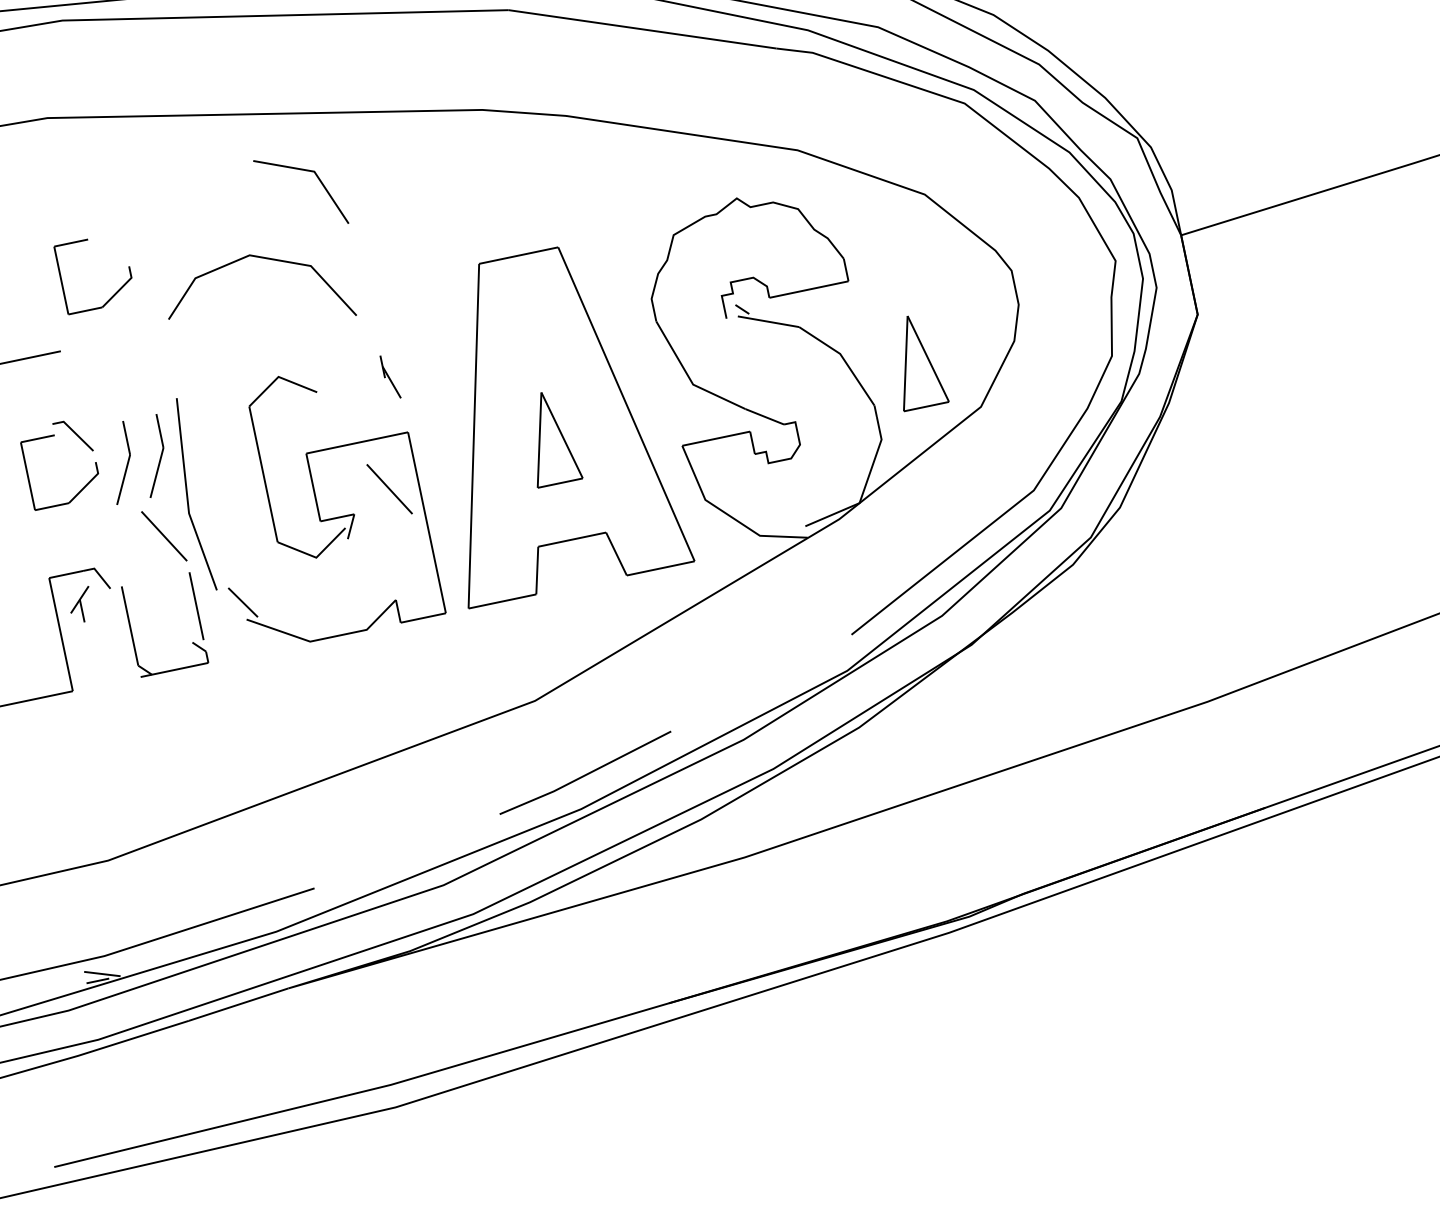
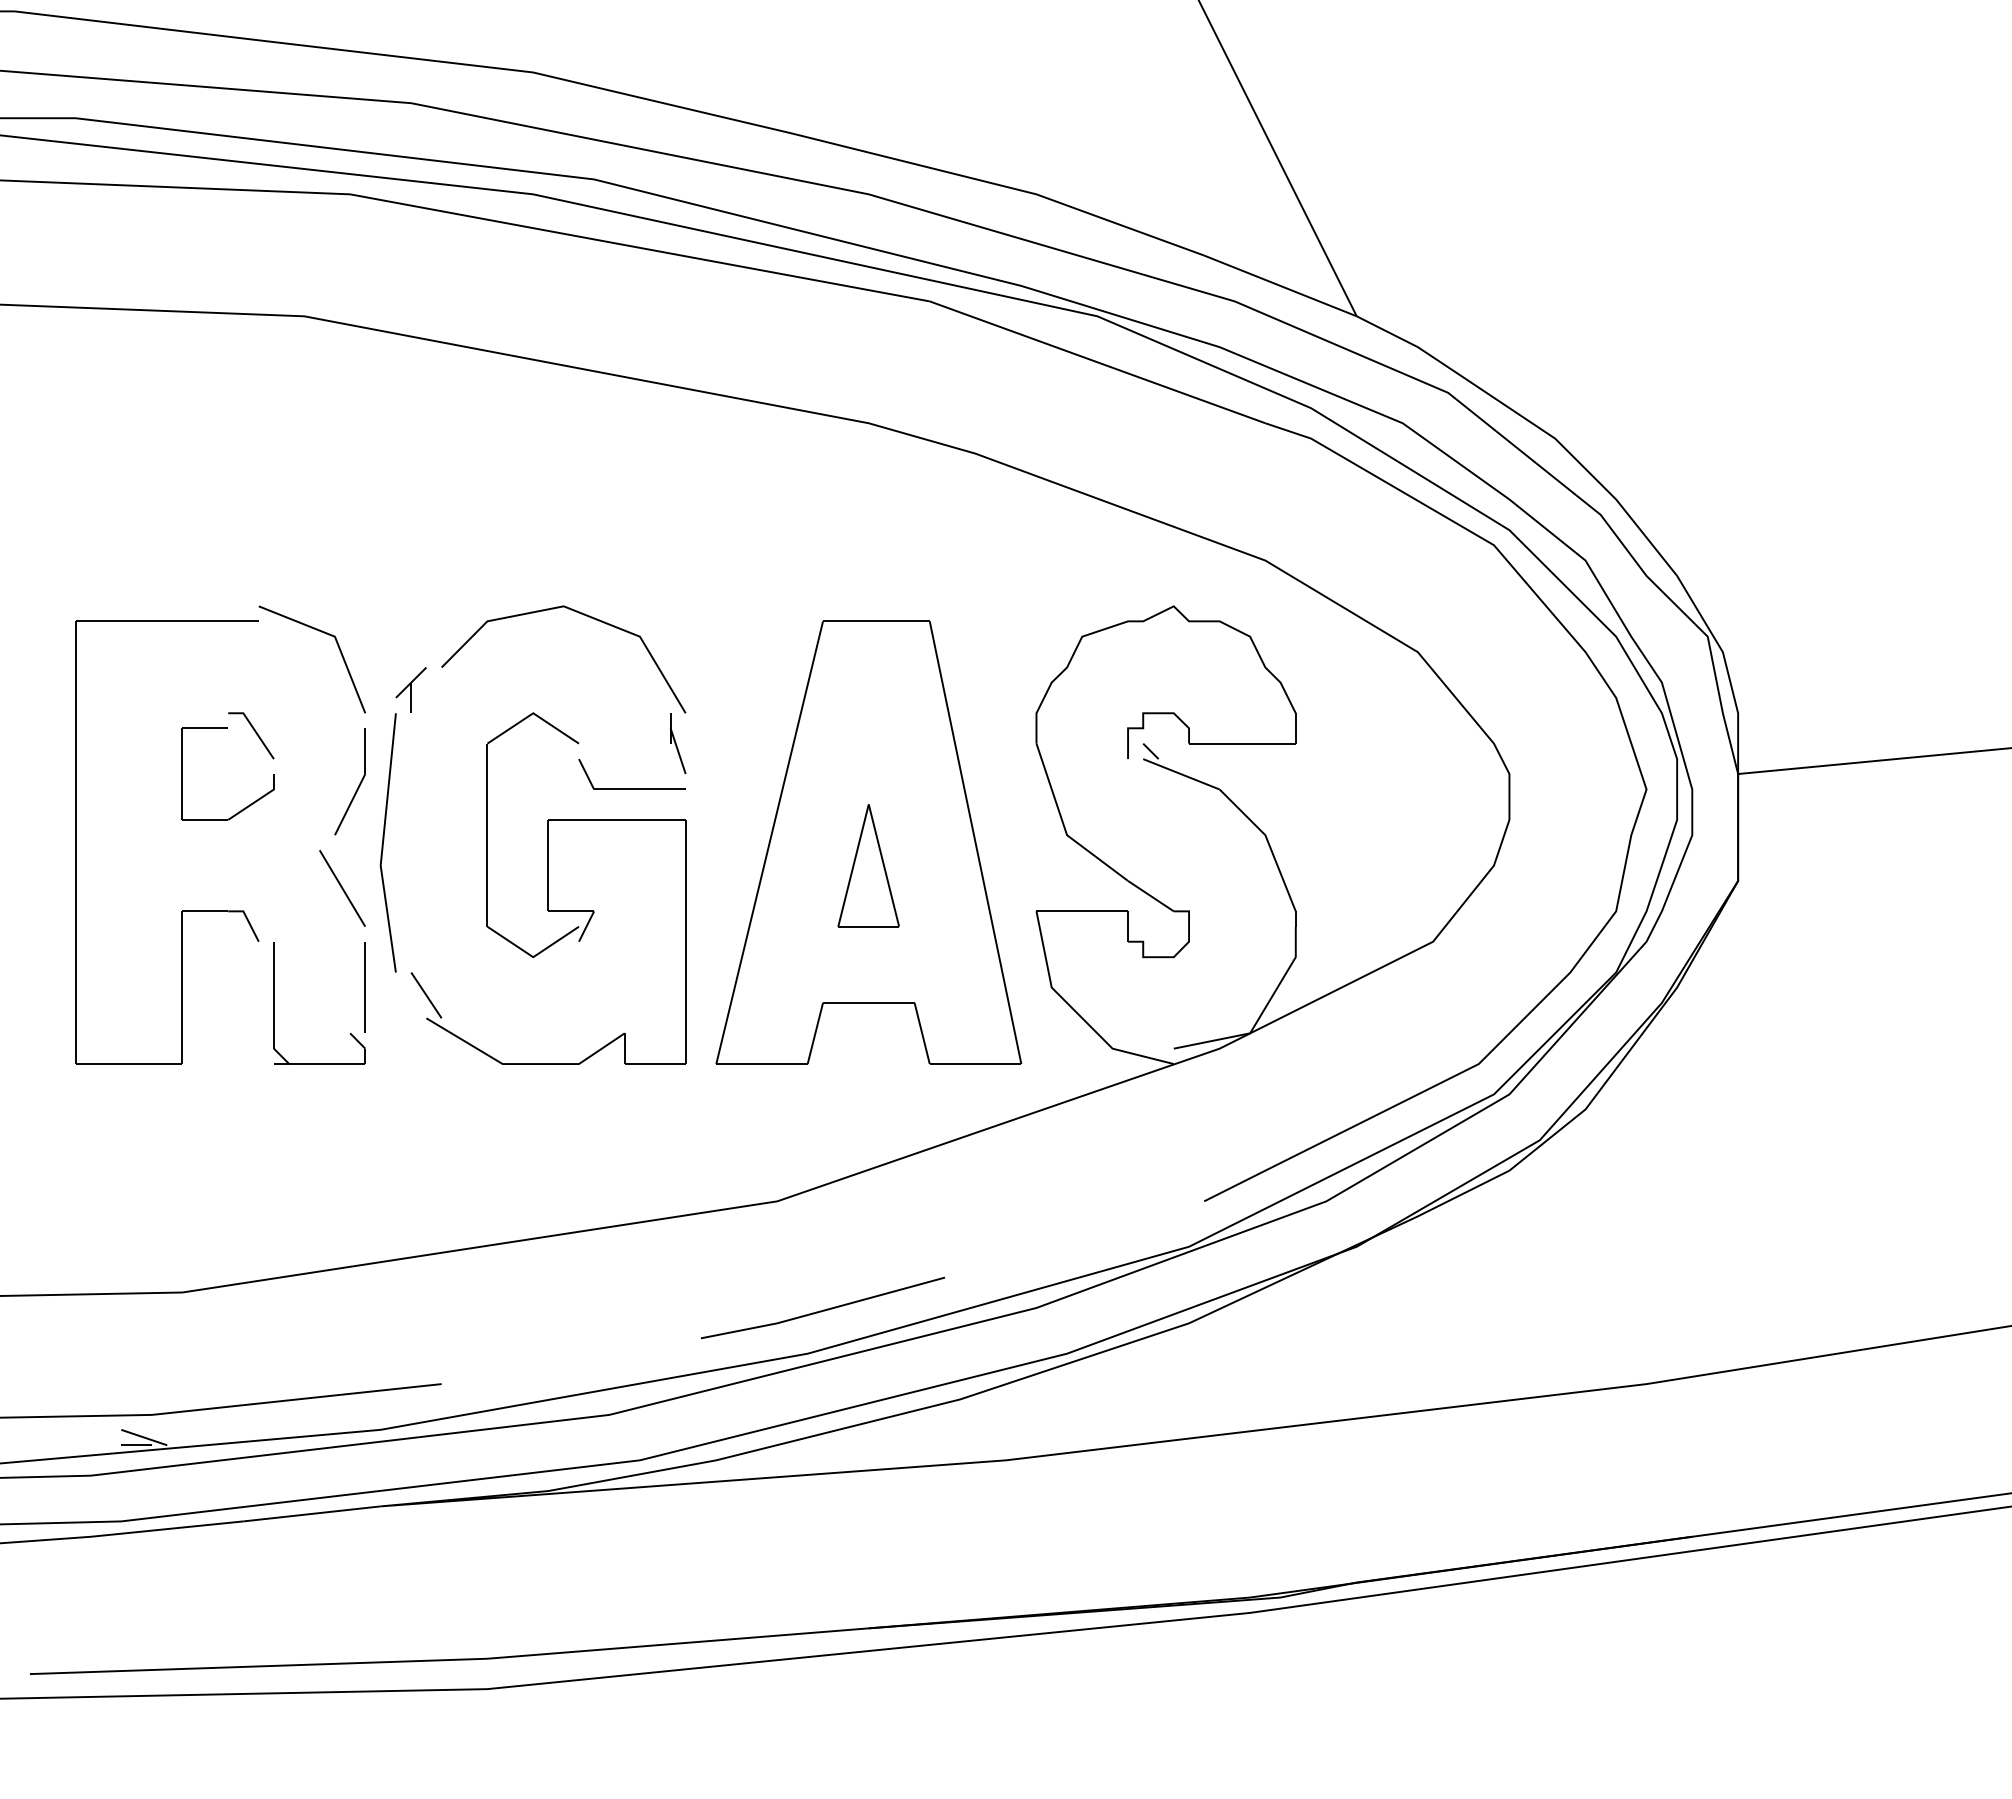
curve: (305, 171) -> (323, 633), moved
curve: (265, 259) -> (583, 615), moved
part: (114, 293) -> (343, 561), removed
part: (916, 361) -> (1362, 865), removed
part: (363, 417) -> (631, 788), added
part: (126, 464) -> (313, 785), removed
line: (389, 489) -> (646, 888), removed
part: (80, 604) -> (410, 689), moved

